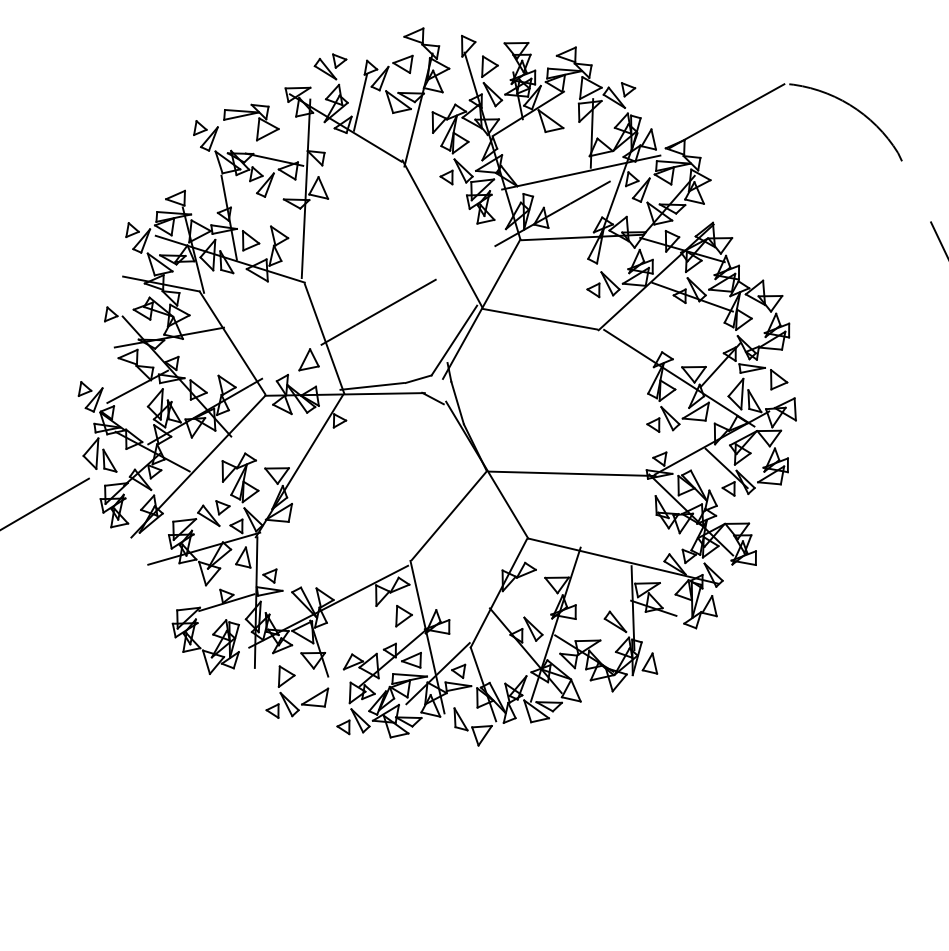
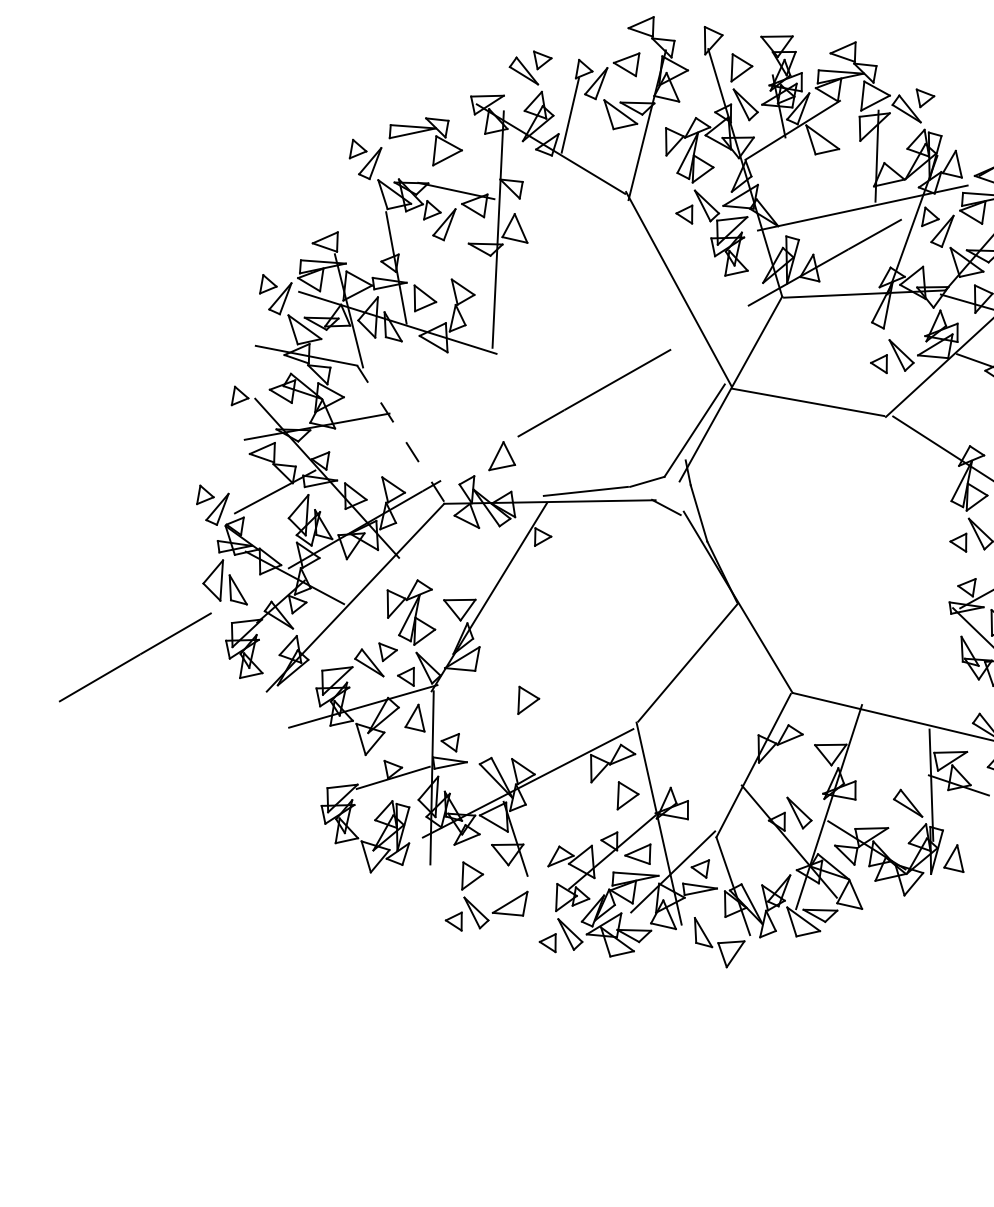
line: (324, 338) -> (522, 427), removed
line: (232, 342) -> (400, 433), solid -> dashed
line: (571, 473) -> (849, 606), removed
part: (328, 544) -> (527, 700), added

